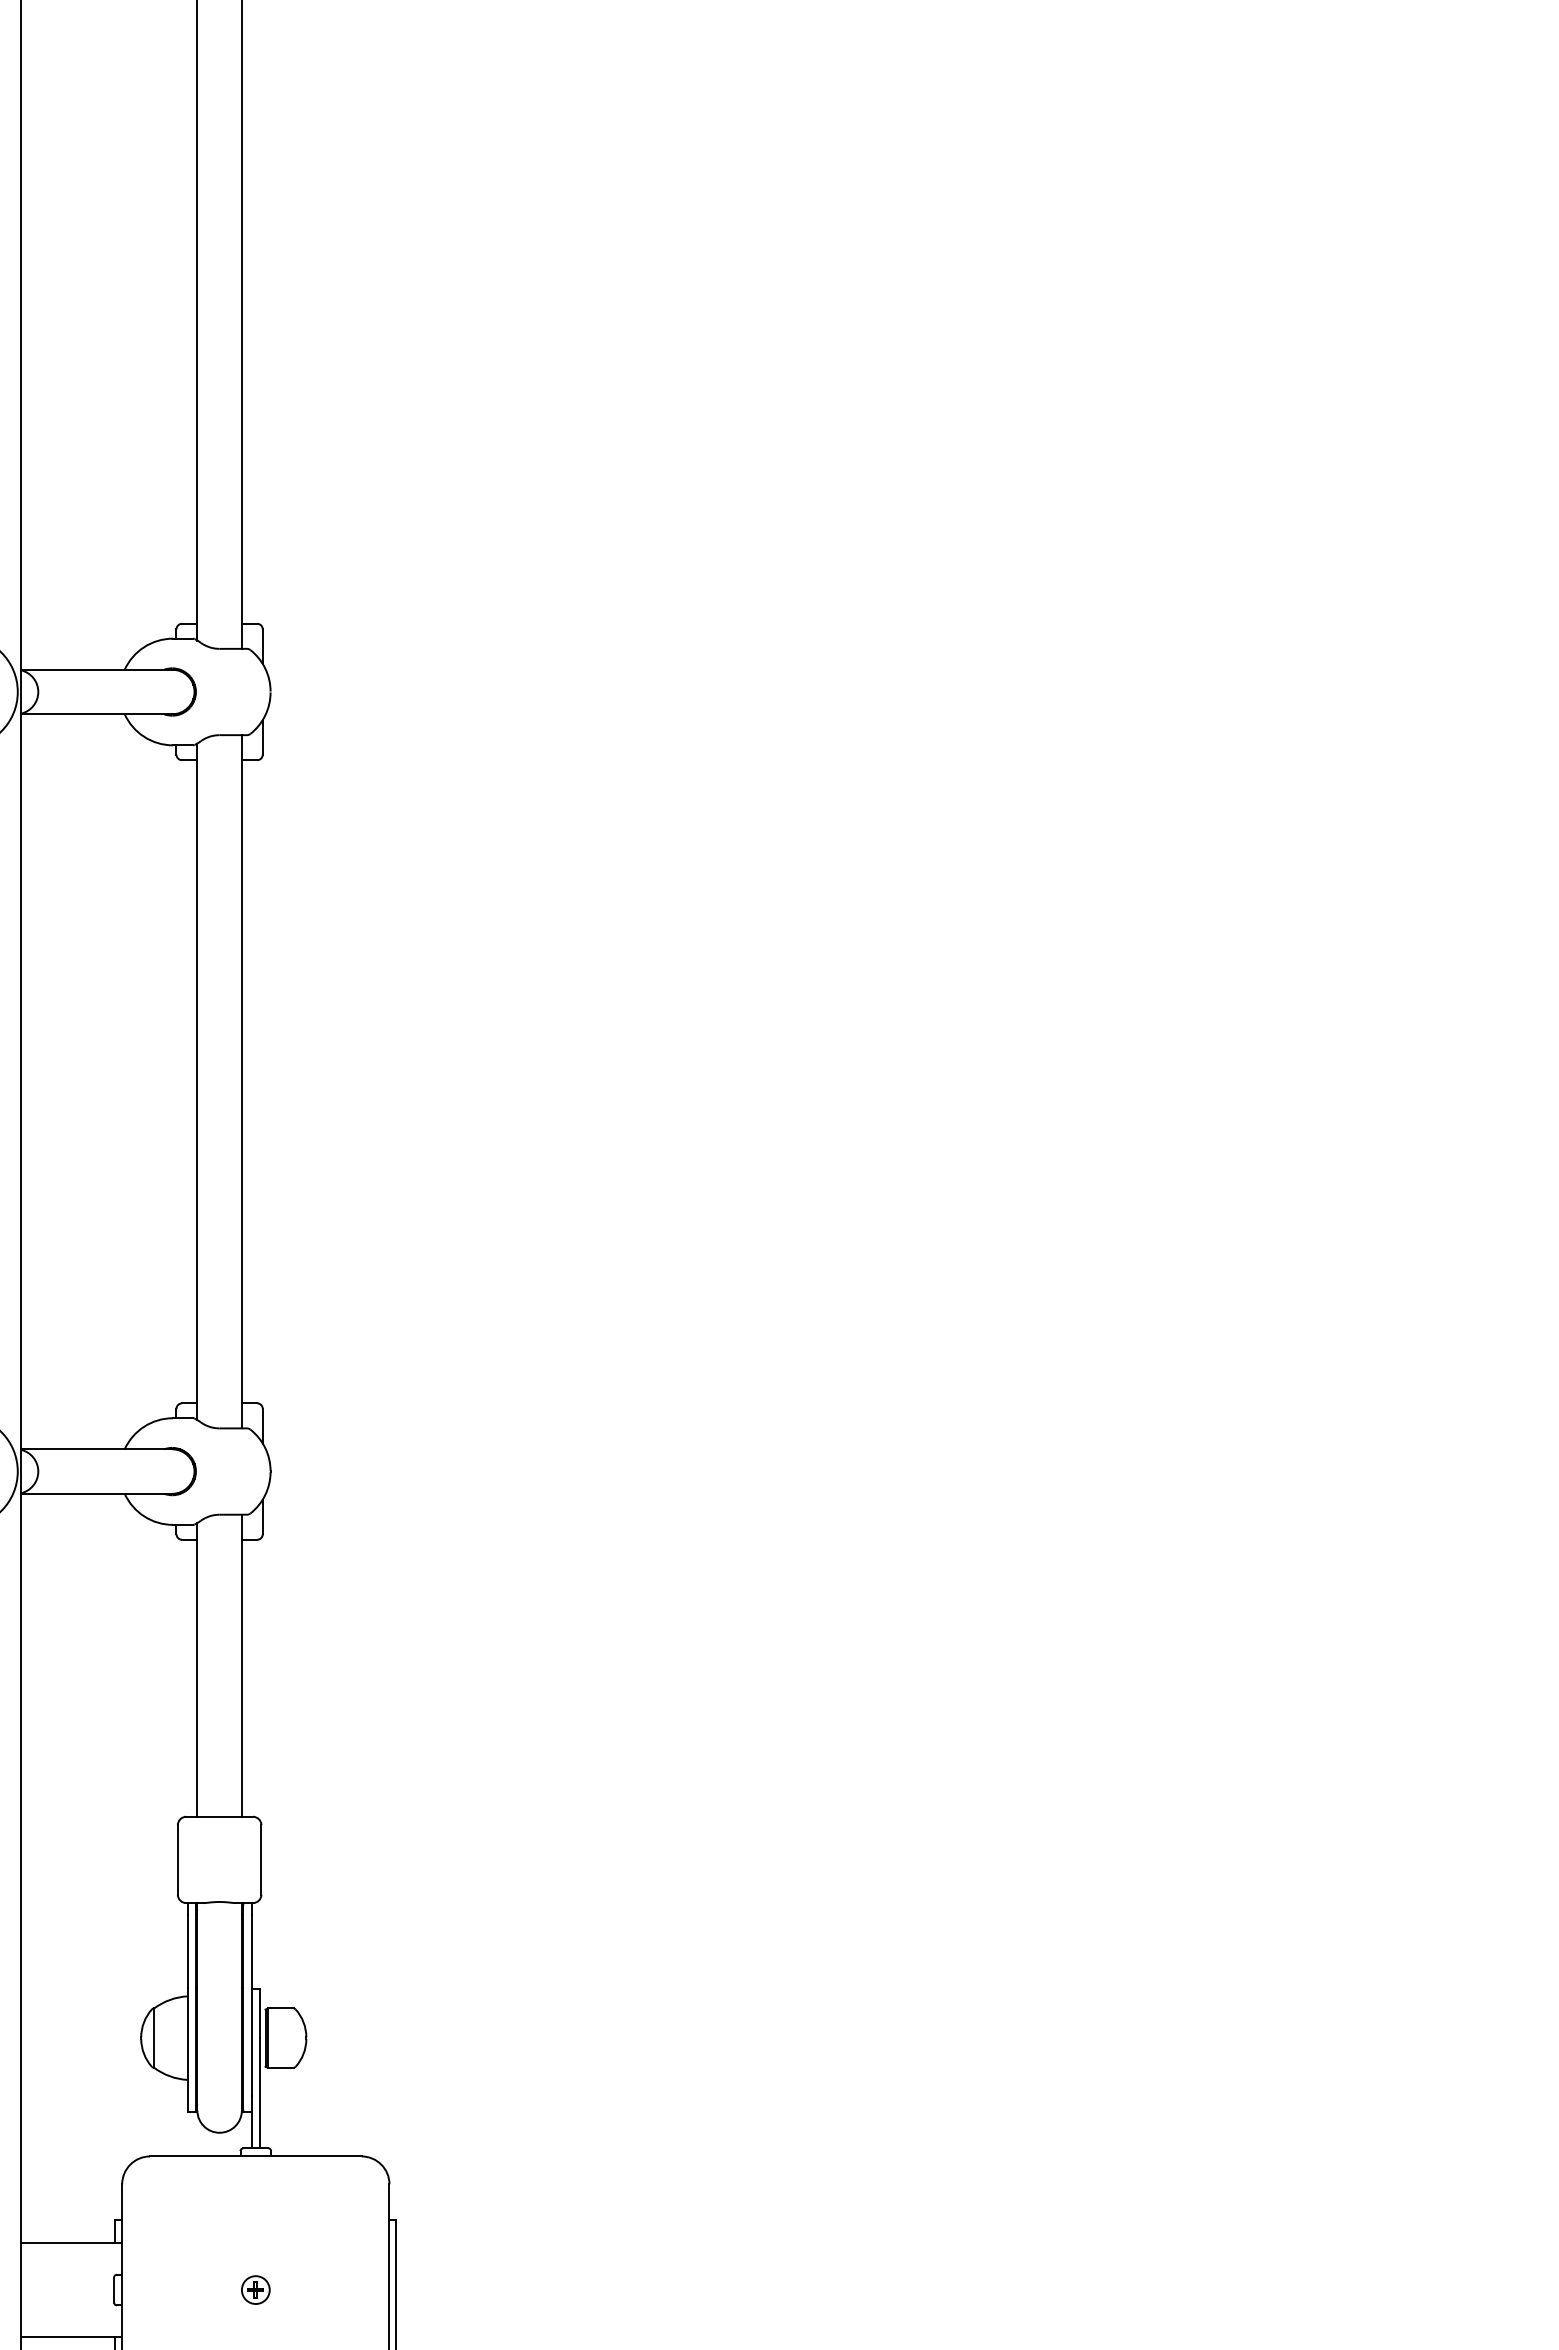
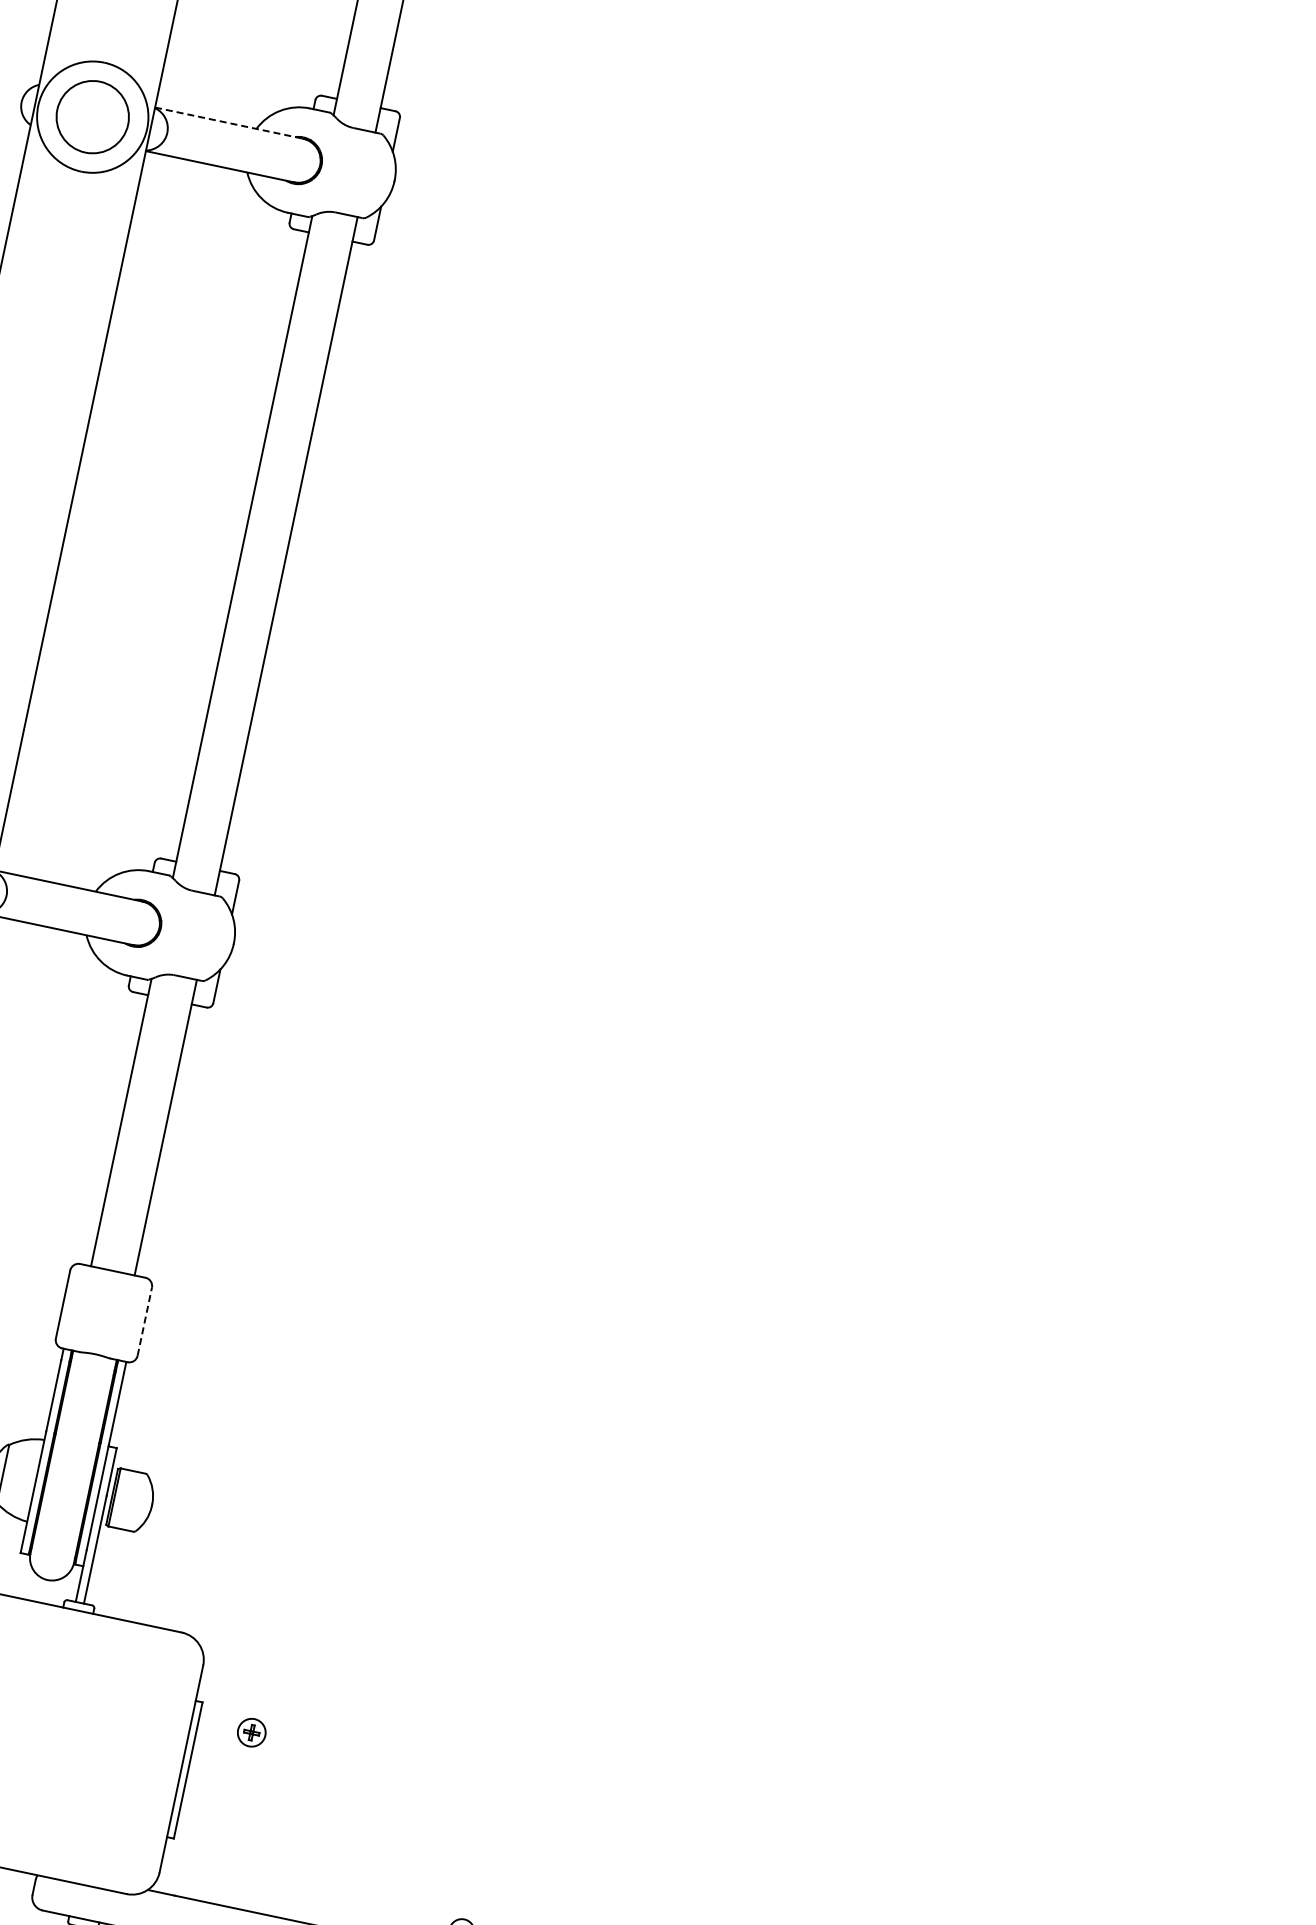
line: (96, 669) -> (228, 122), solid -> dashed
line: (261, 1859) -> (144, 1321), solid -> dashed
part: (255, 2289) -> (251, 1732), moved

